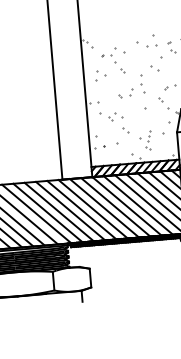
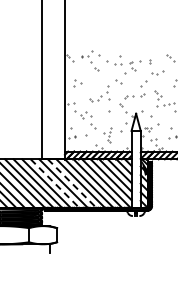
part: (113, 60) -> (90, 60), moved
line: (105, 208) -> (72, 183), solid -> dashed
line: (82, 210) -> (55, 183), solid -> dashed

